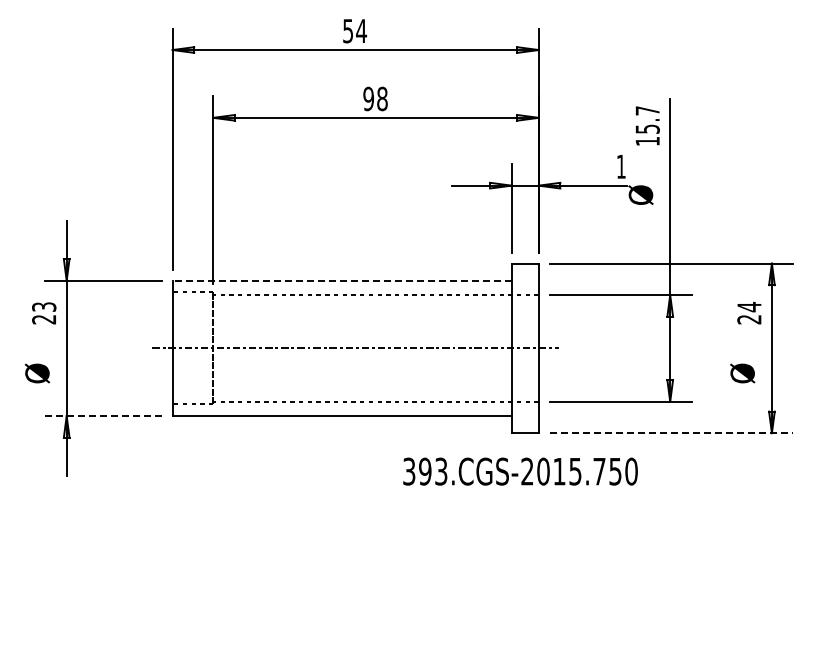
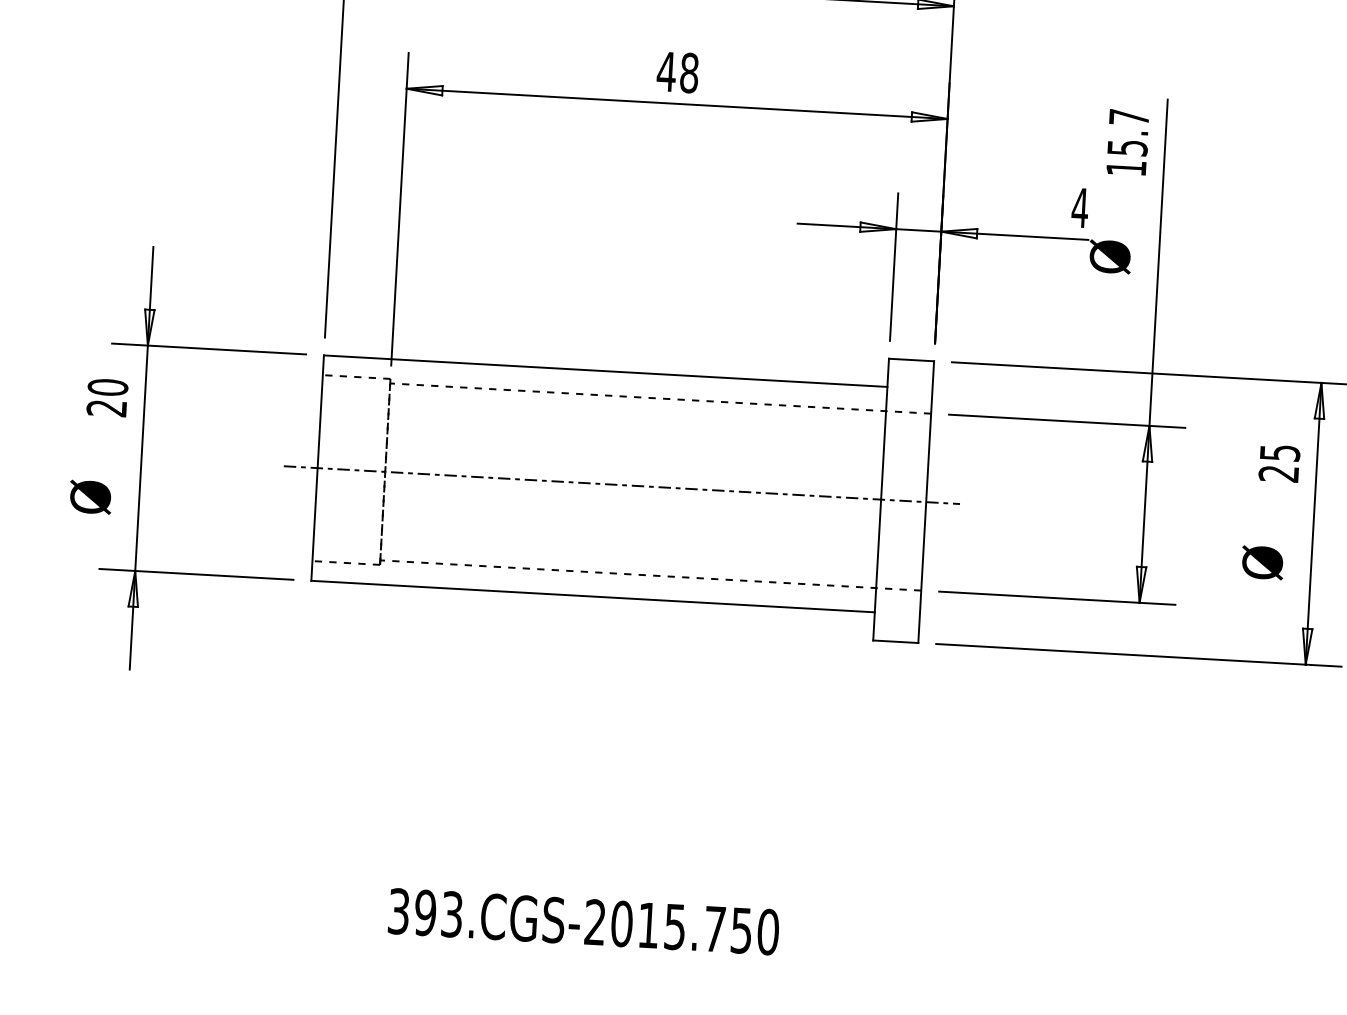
text: (368, 98) -> (666, 71), 98 -> 48
text: (621, 166) -> (1080, 207), 1 -> 4
line: (342, 280) -> (606, 371), dashed -> solid
text: (44, 306) -> (108, 386), 23 -> 20
text: (749, 306) -> (1280, 452), 24 -> 25
line: (103, 416) -> (196, 574), dashed -> solid
line: (671, 433) -> (1138, 655), dashed -> solid
text: (520, 471) -> (583, 921), moved

